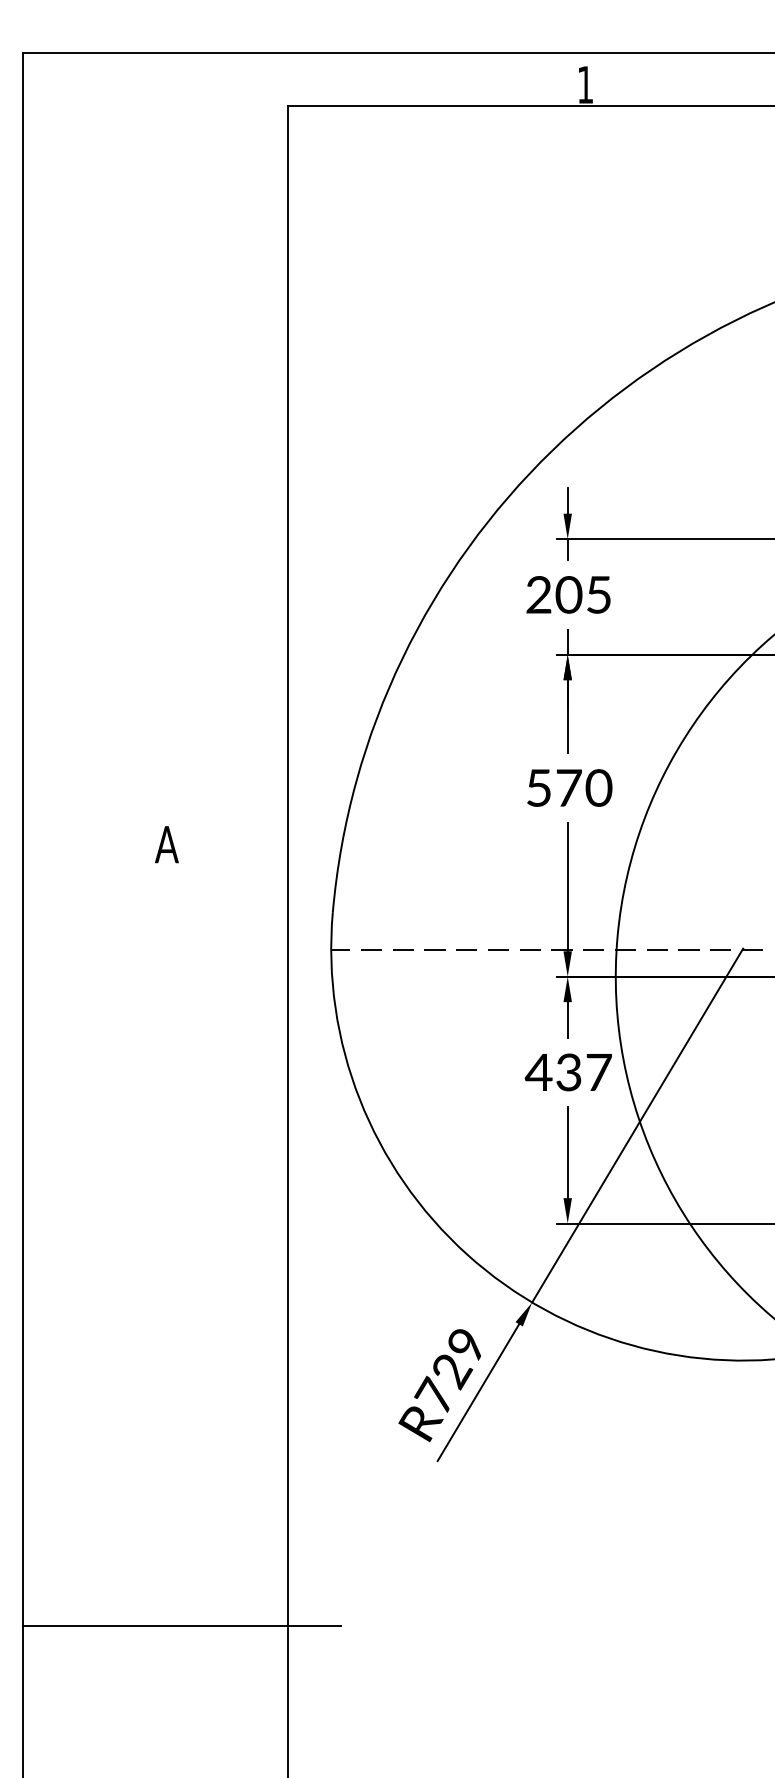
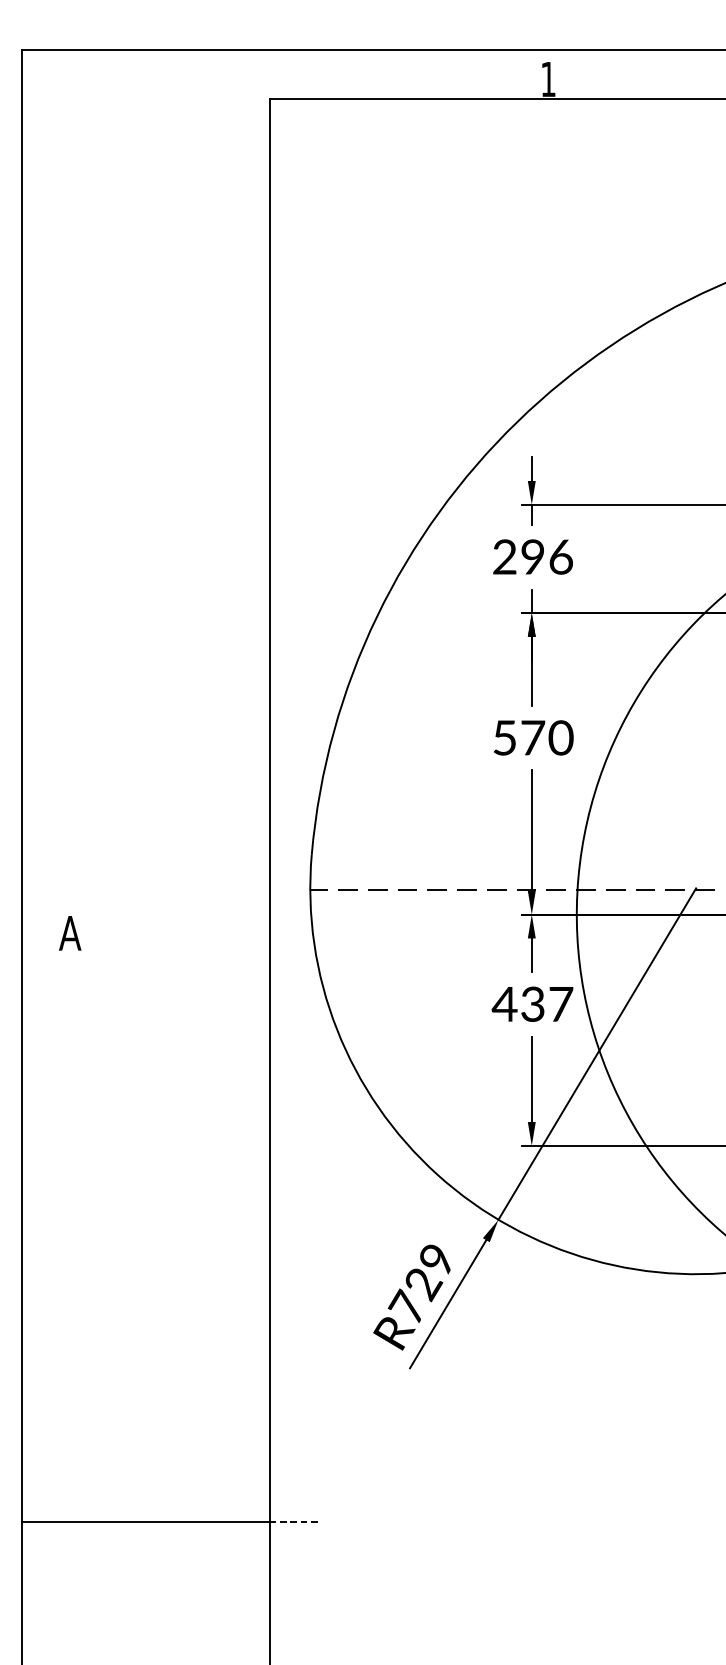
text: (583, 594) -> (546, 556), 205 -> 296
text: (166, 844) -> (69, 933), moved
line: (314, 1625) -> (294, 1522), solid -> dashed

